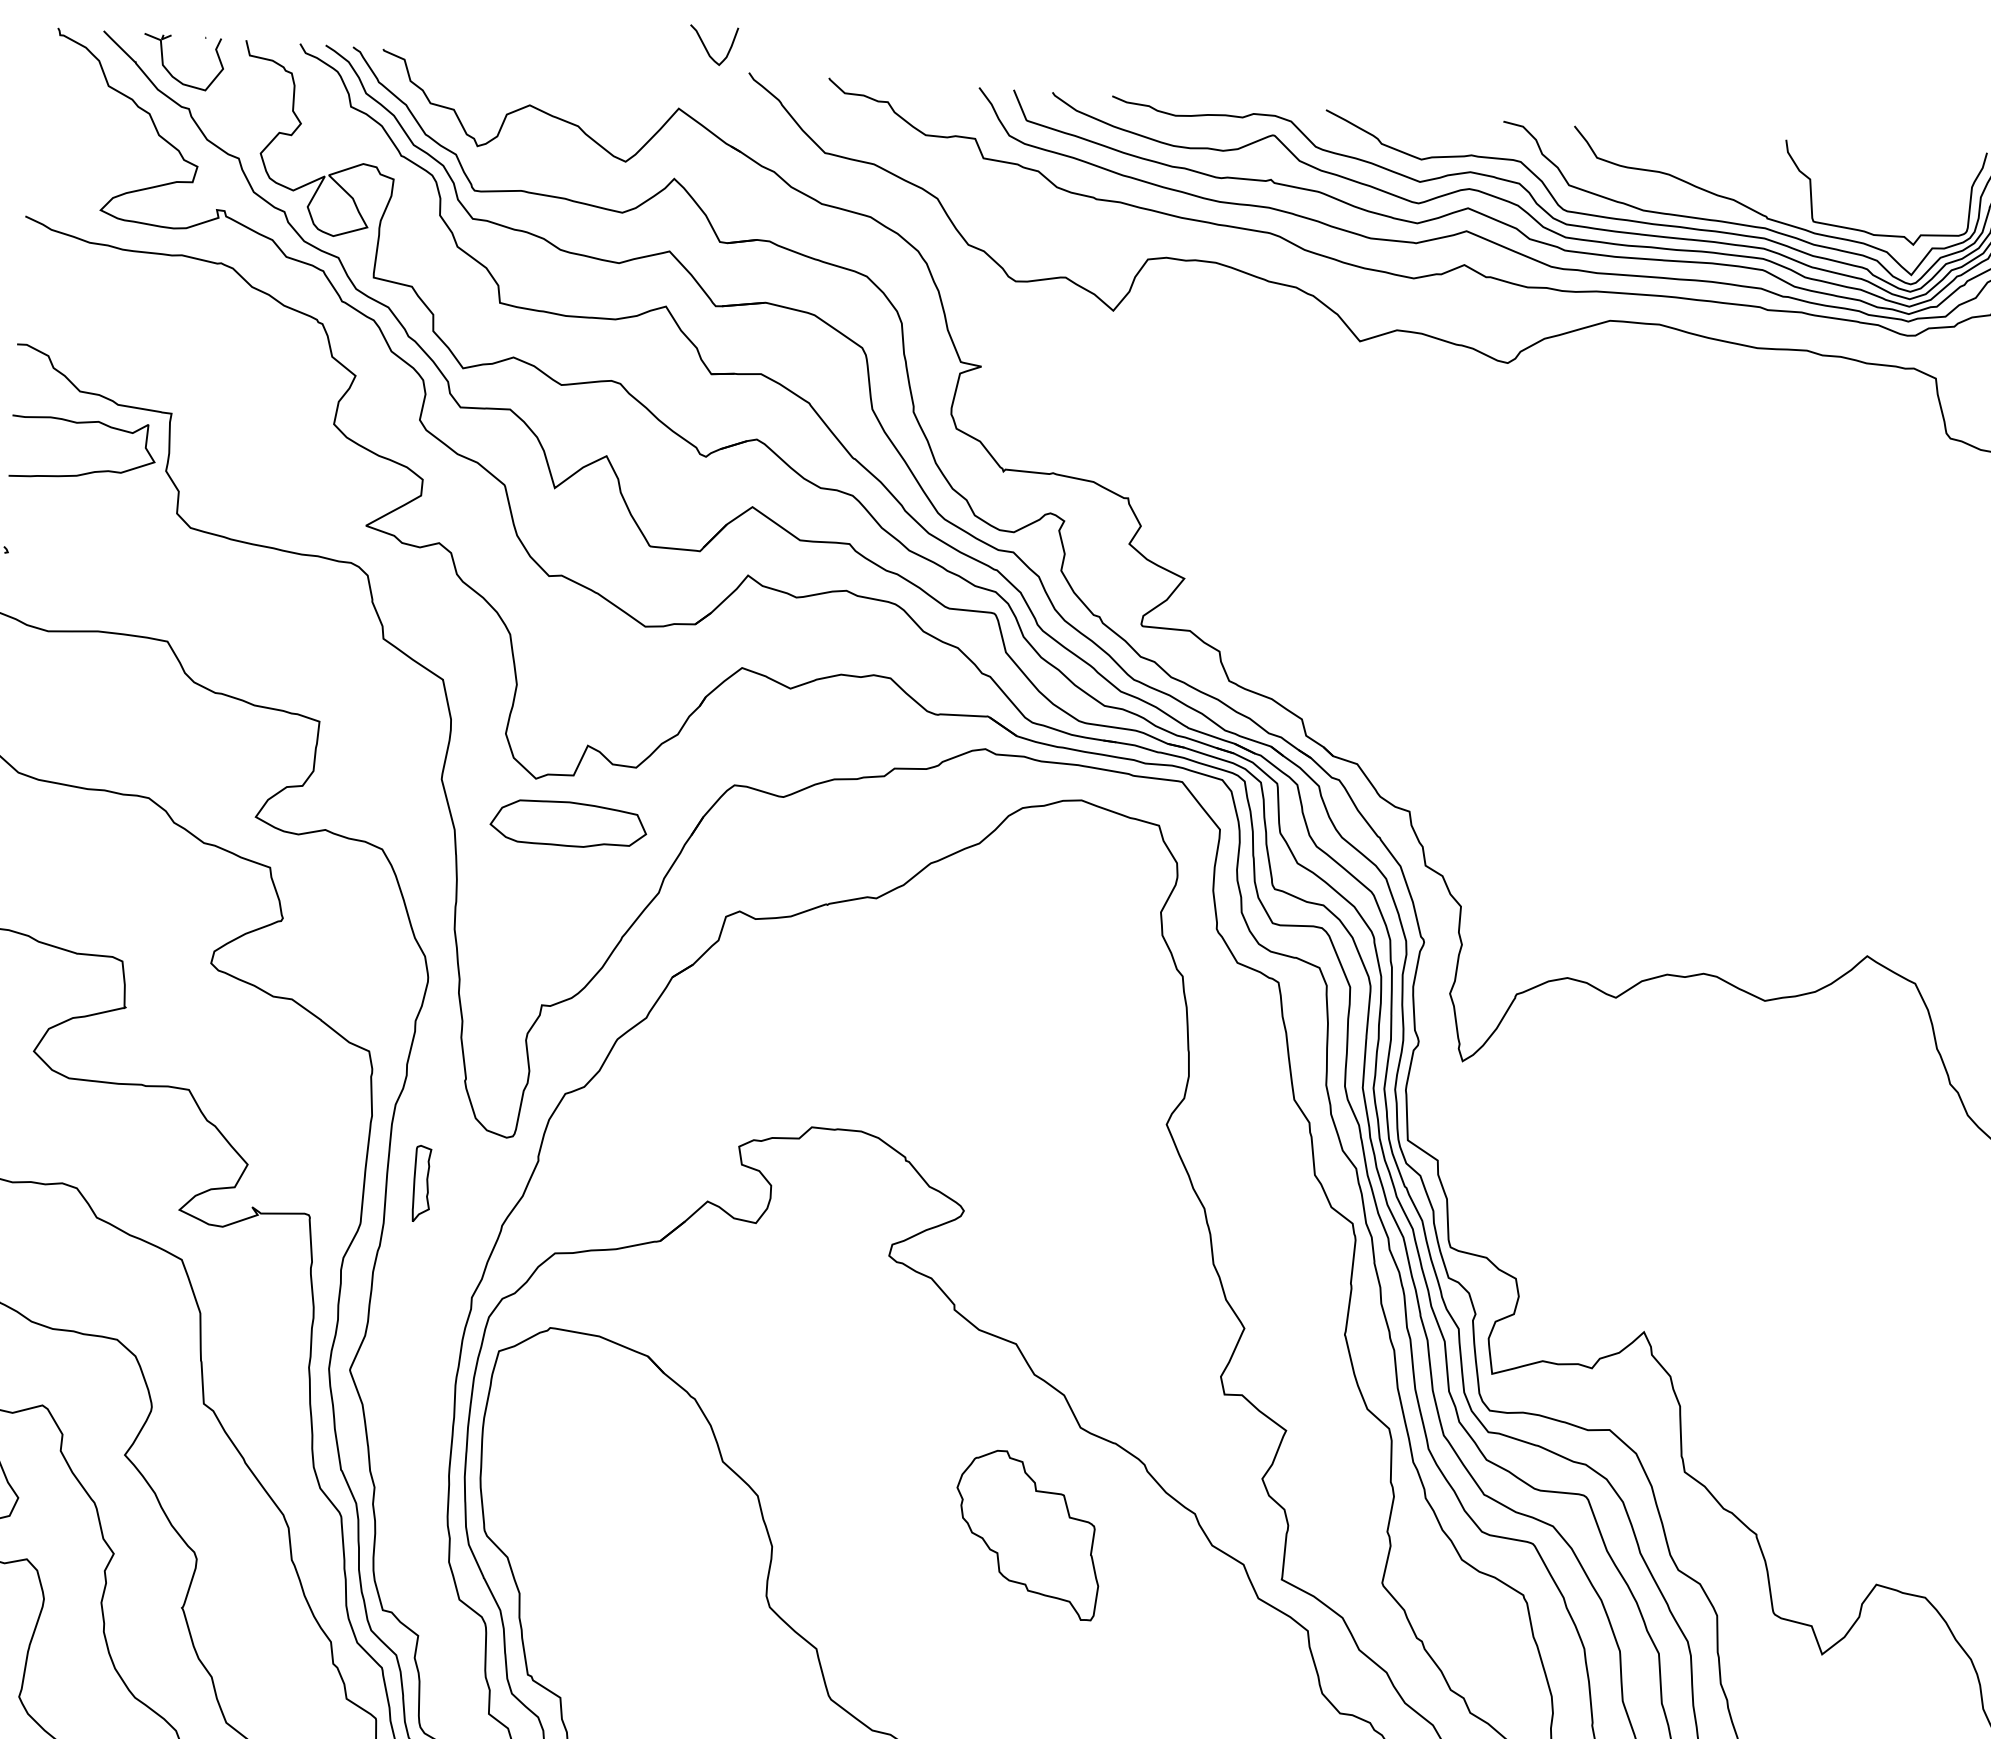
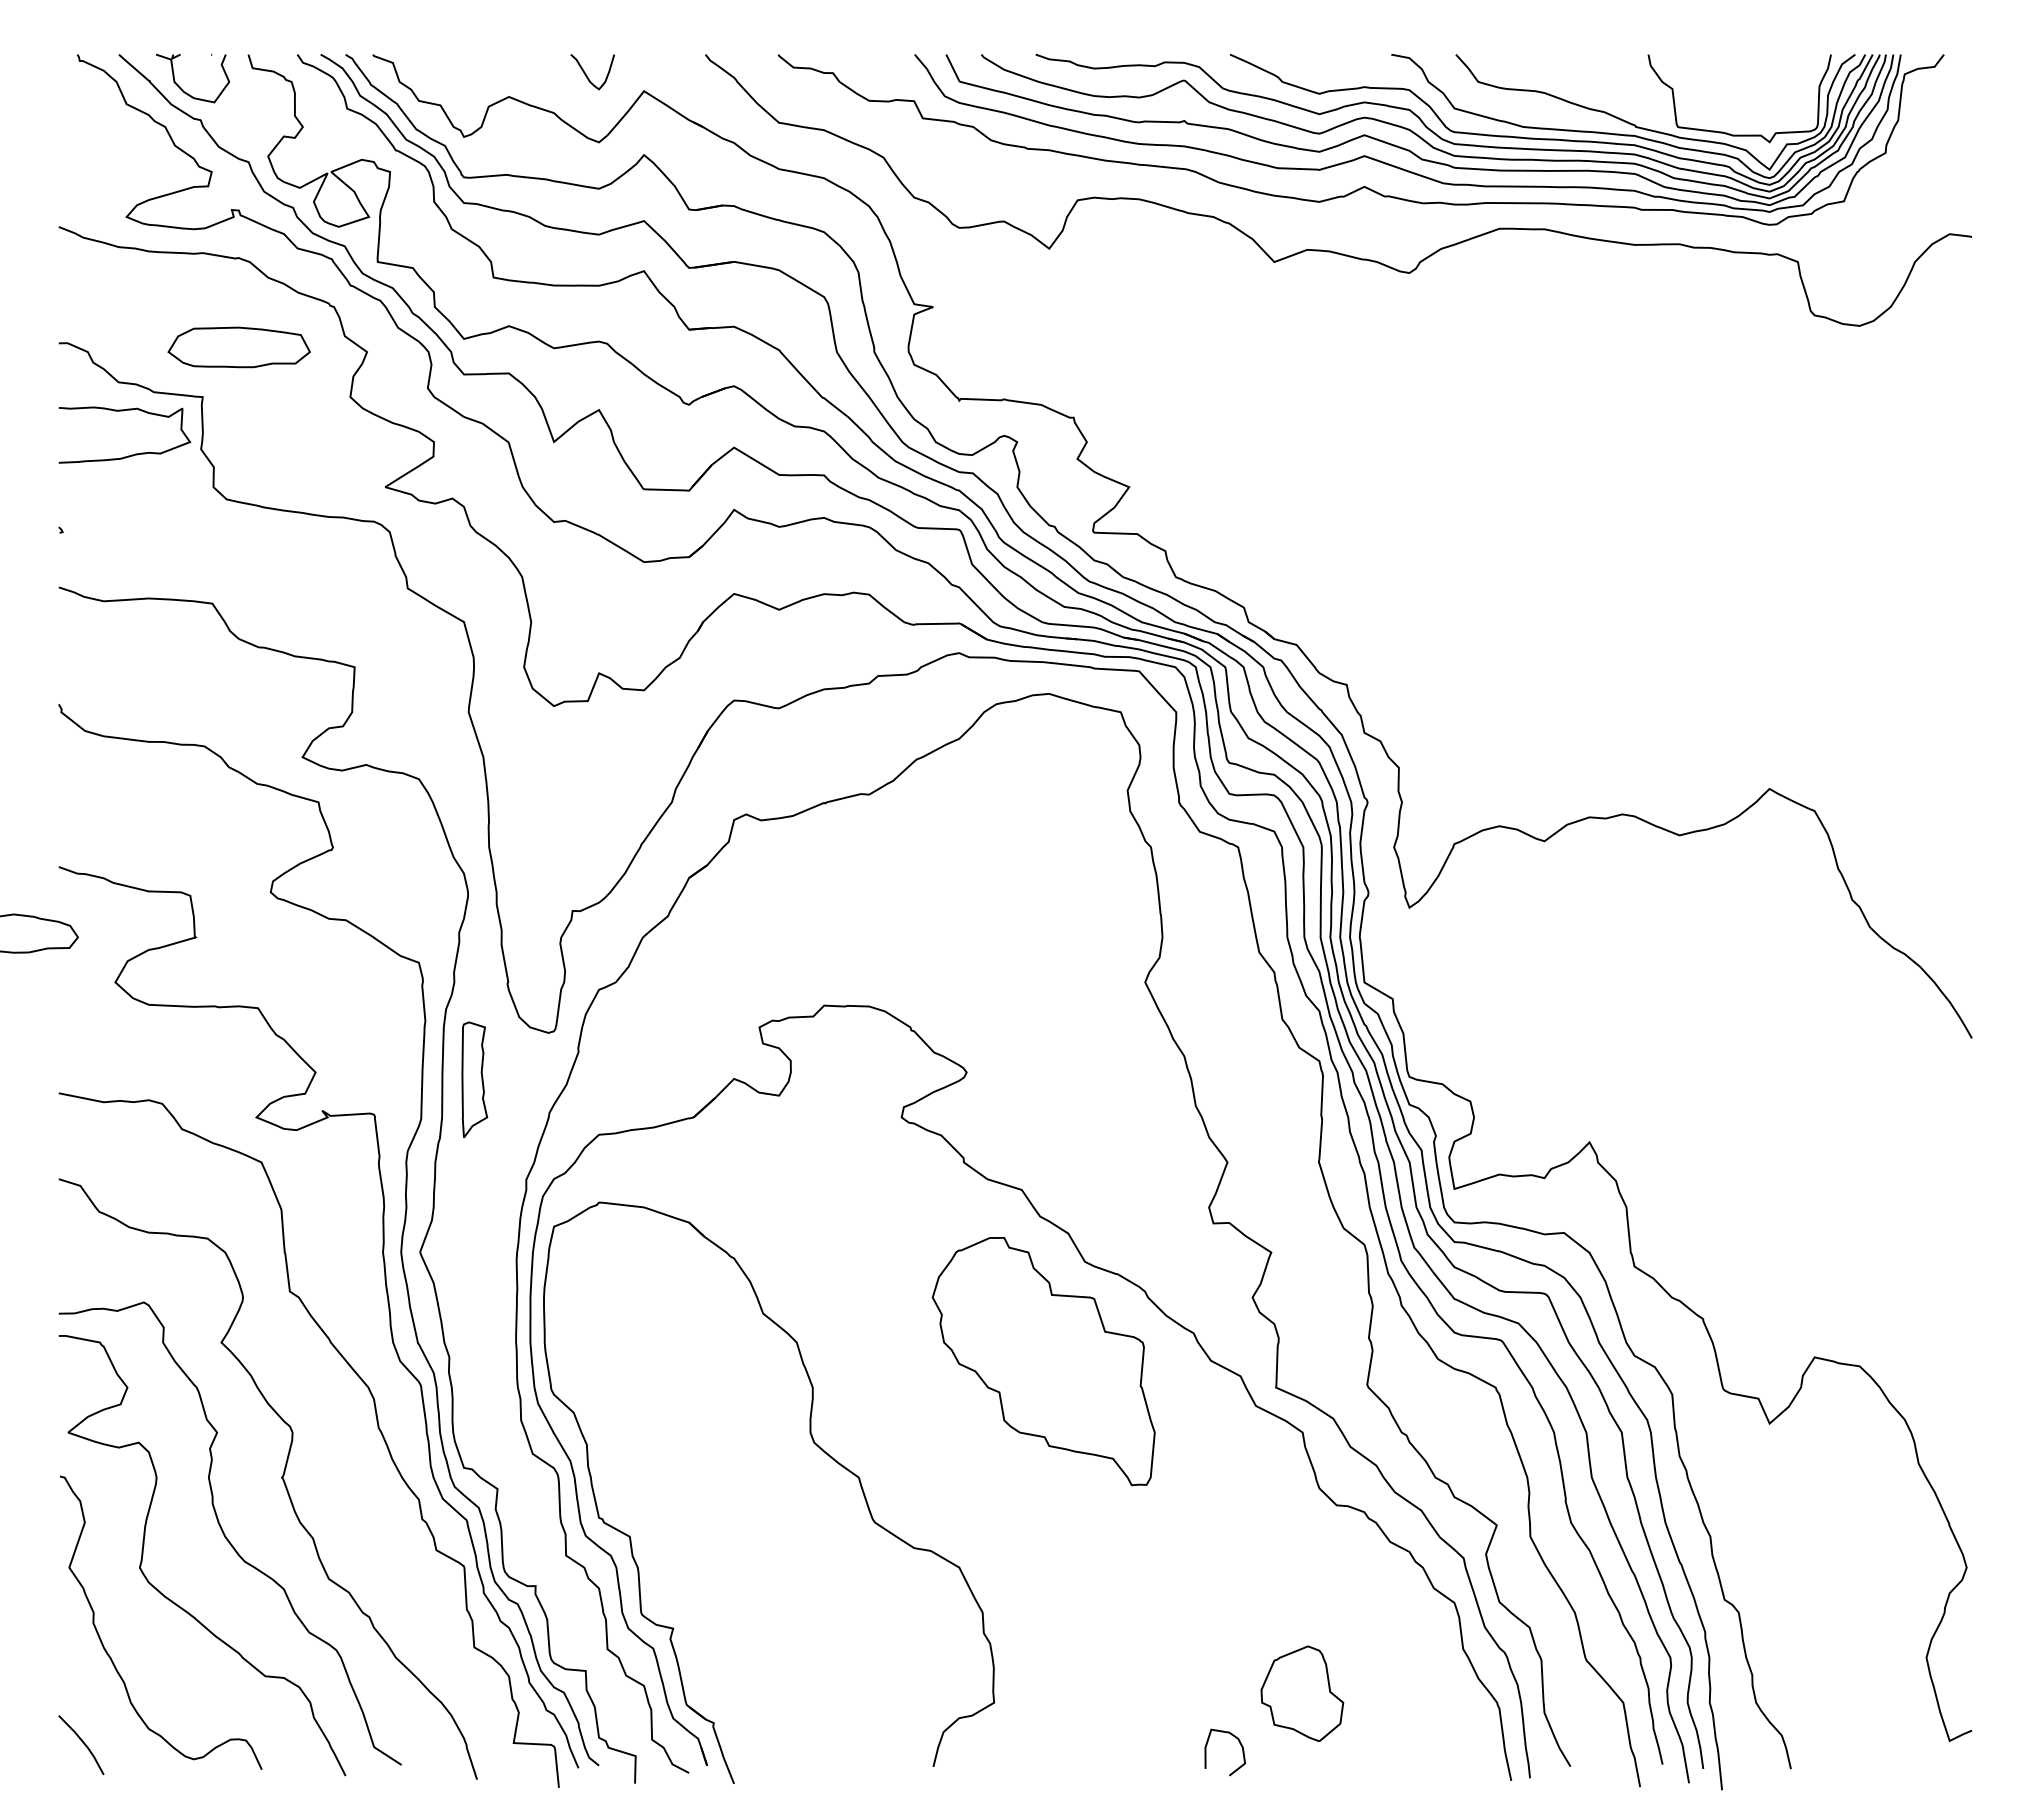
curve: (707, 48) -> (587, 75), moved
part: (567, 824) -> (238, 347), moved
part: (421, 1183) -> (474, 1079), size x1.67
part: (1027, 1534) -> (1043, 1361), size x1.67

